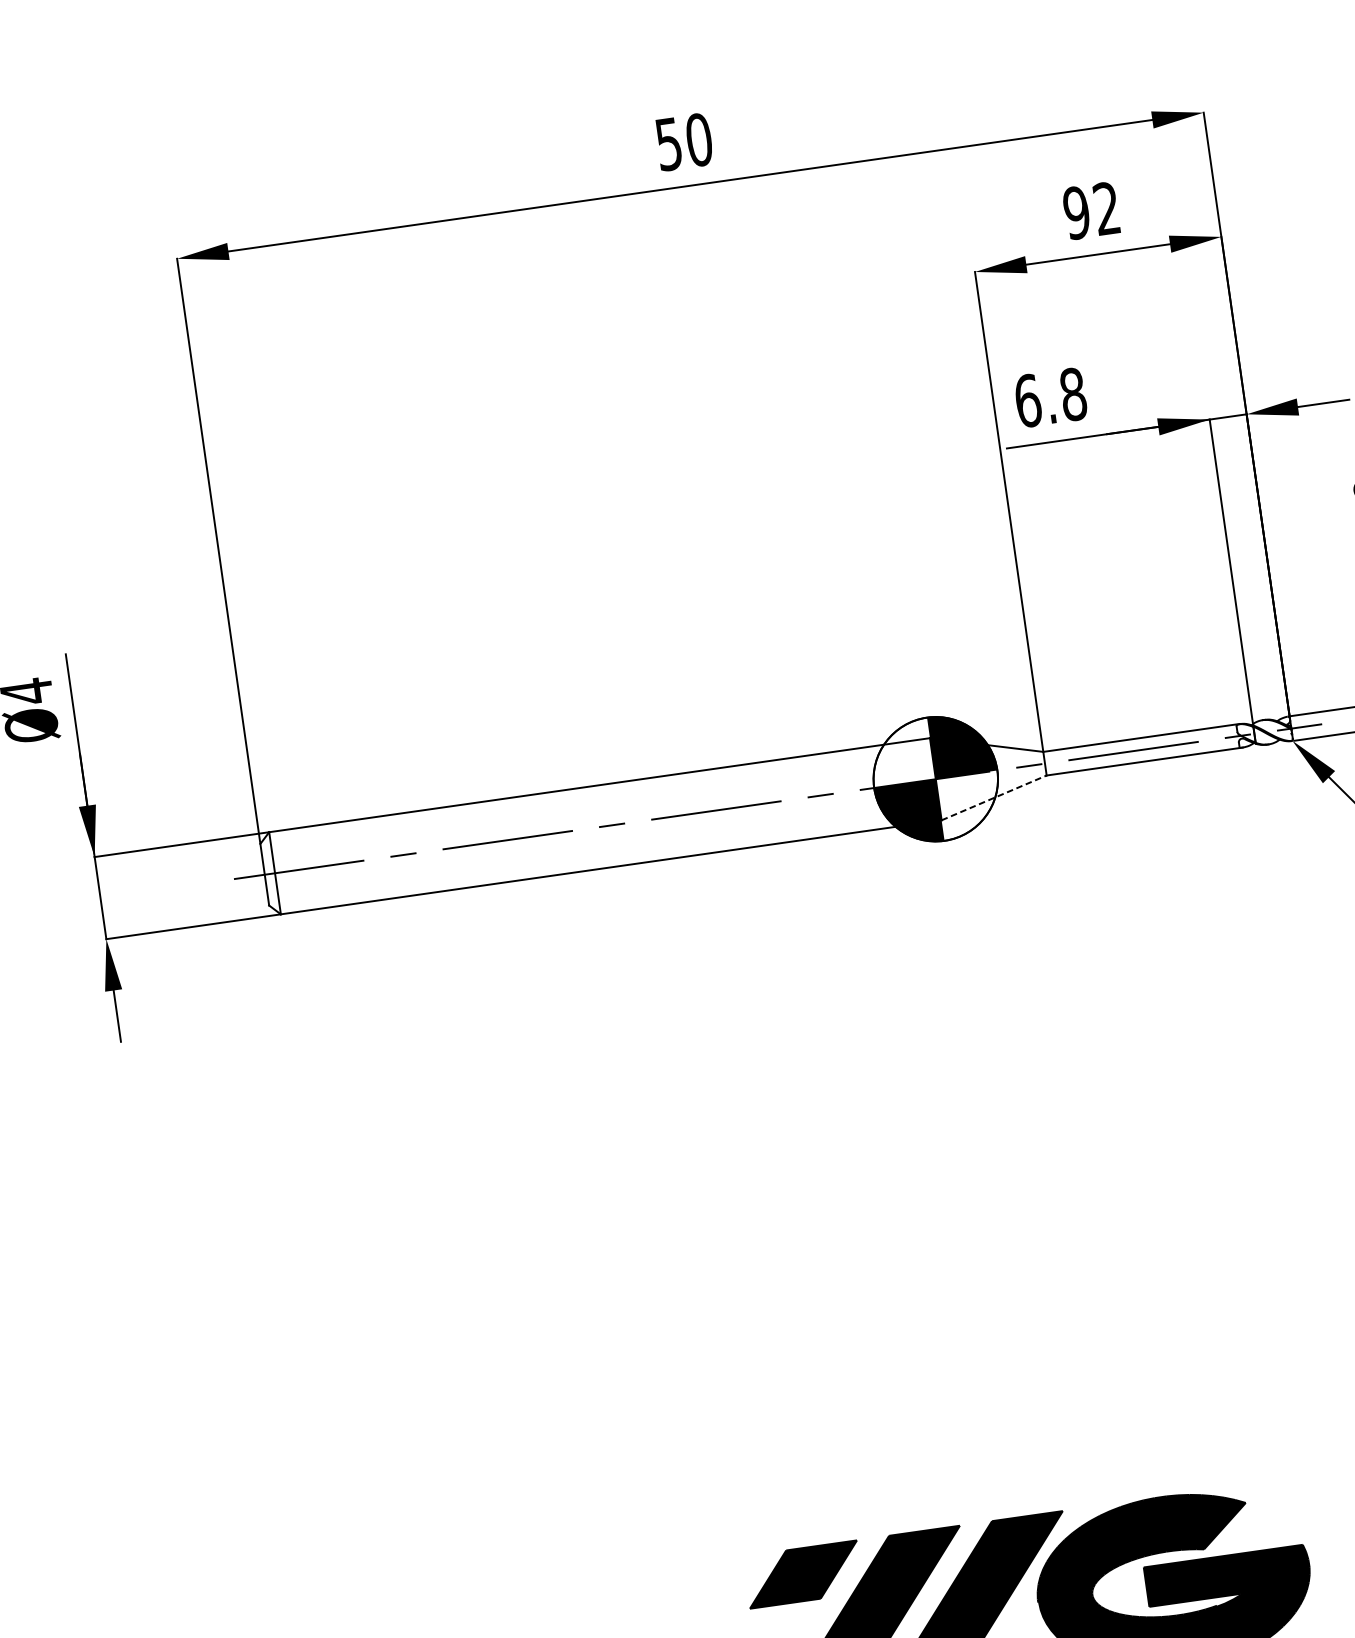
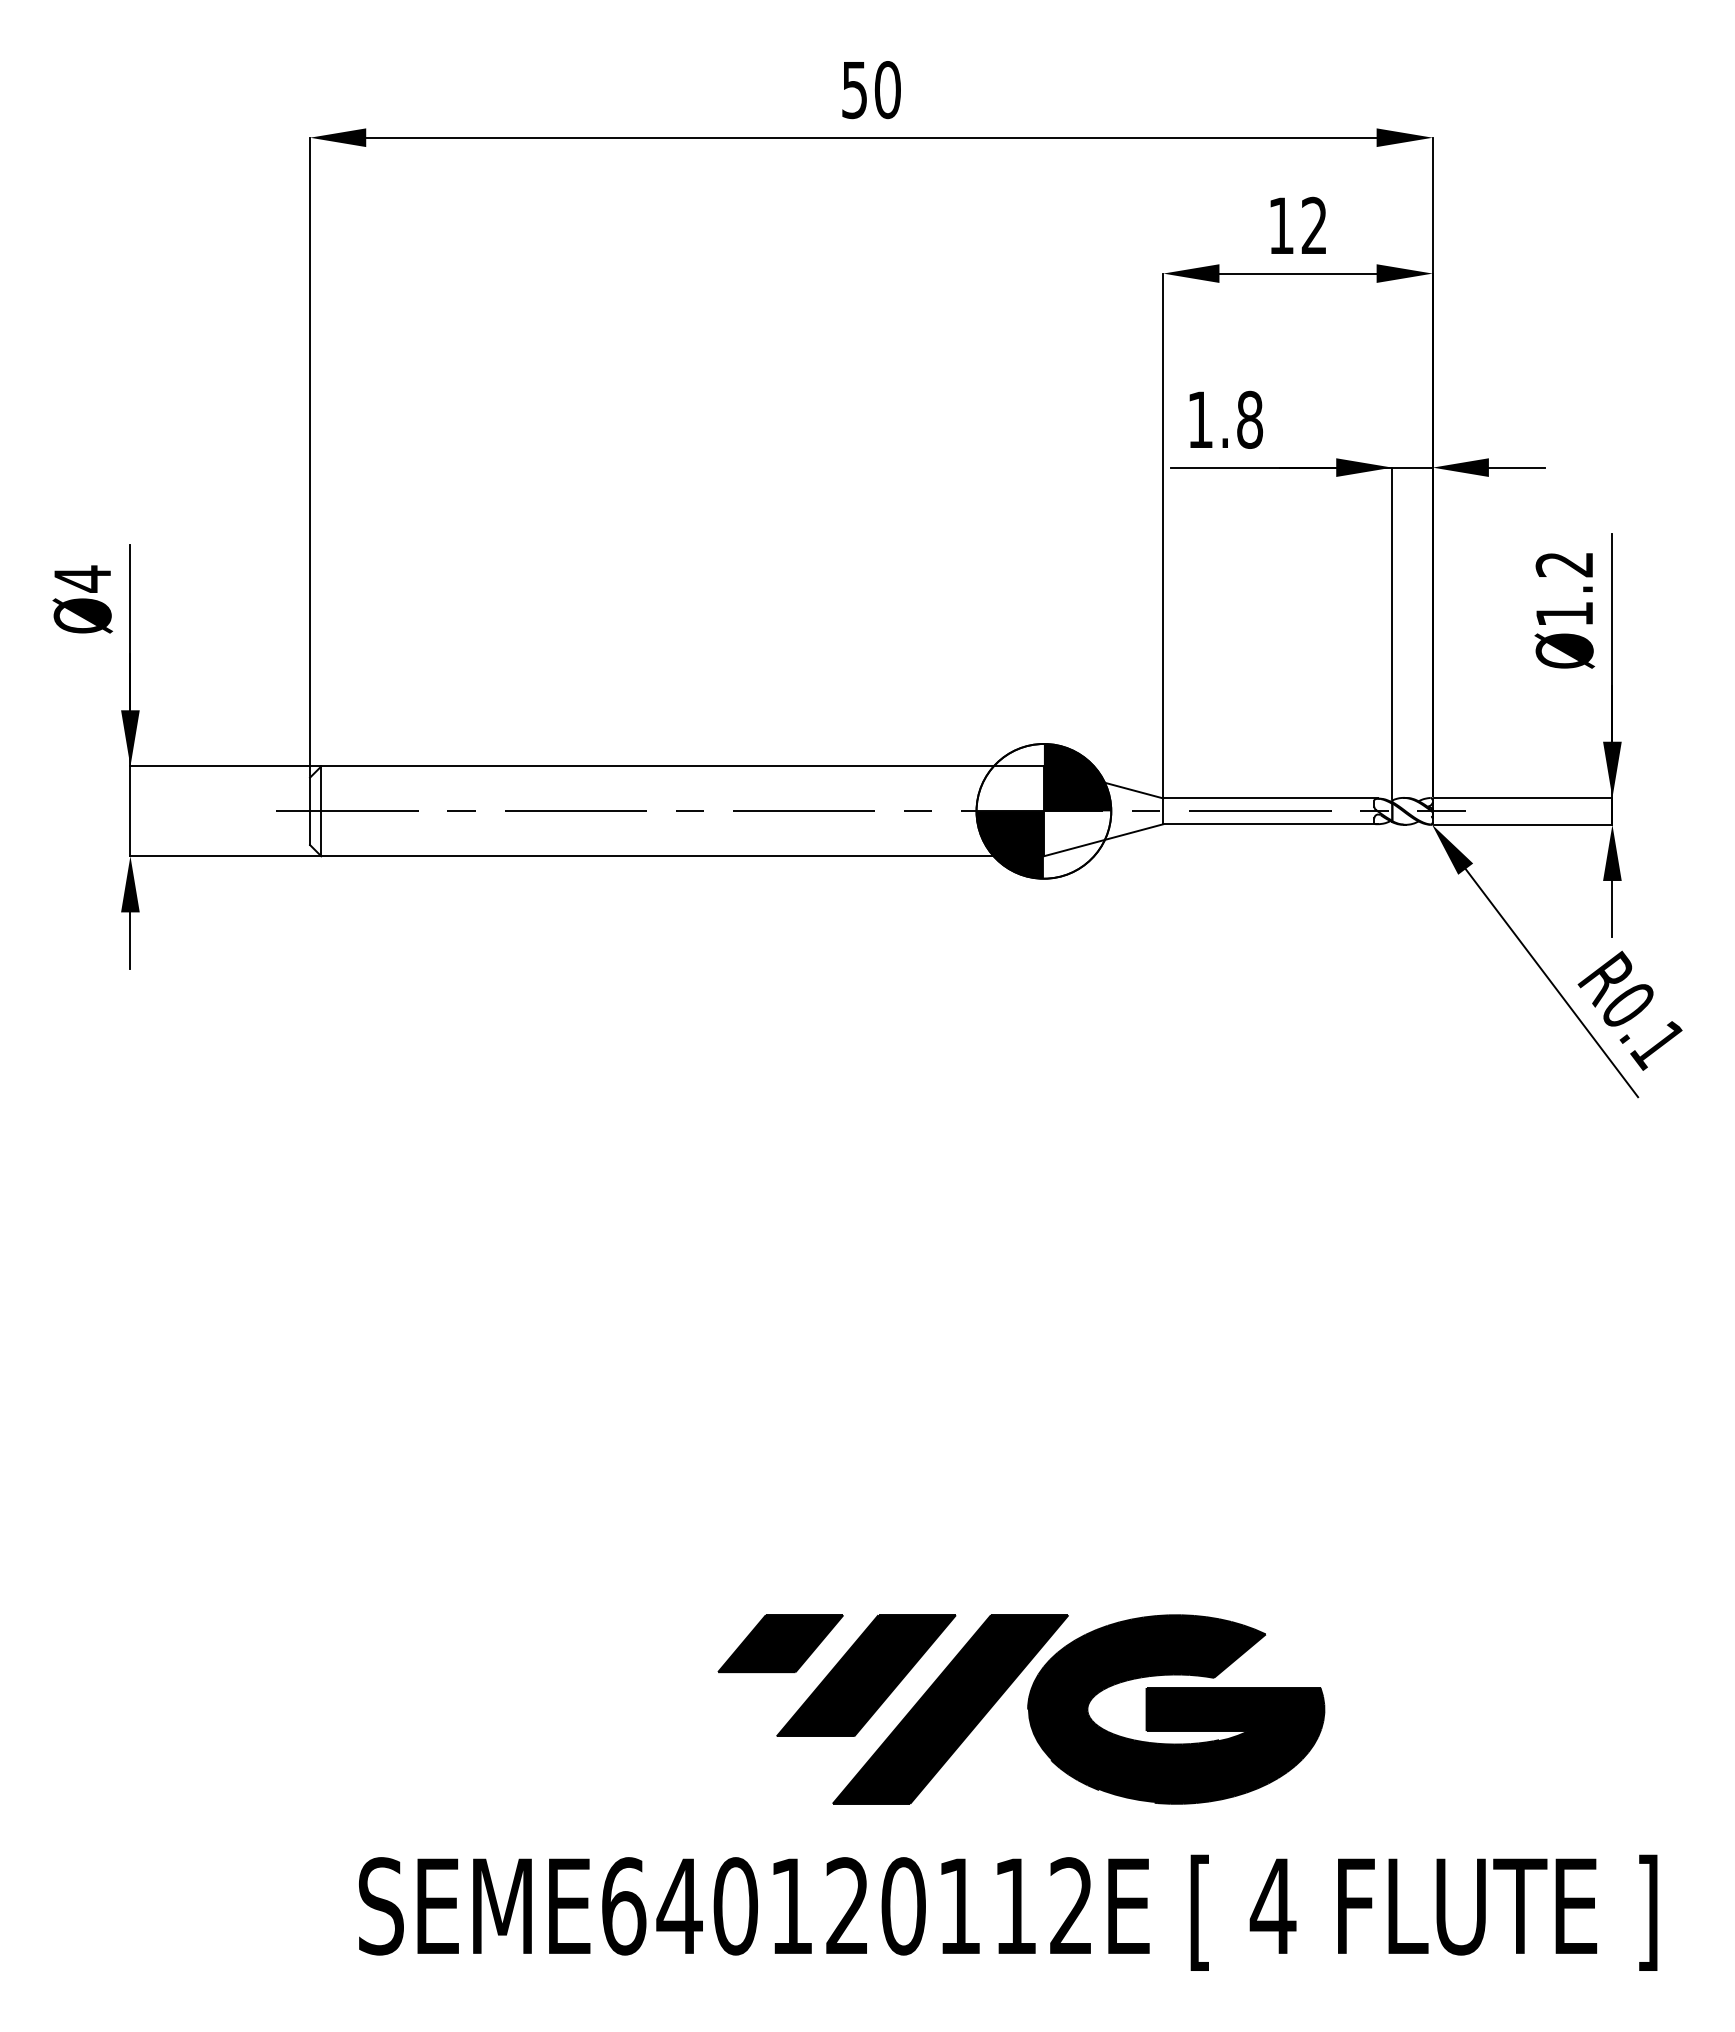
text: (1076, 212) -> (1281, 225), 92 -> 12
text: (1027, 400) -> (1200, 419), 6.8 -> 1.8
line: (994, 798) -> (1103, 840), dashed -> solid

